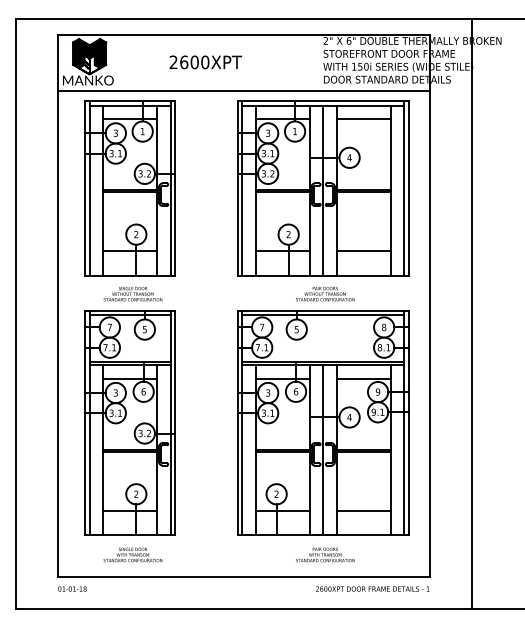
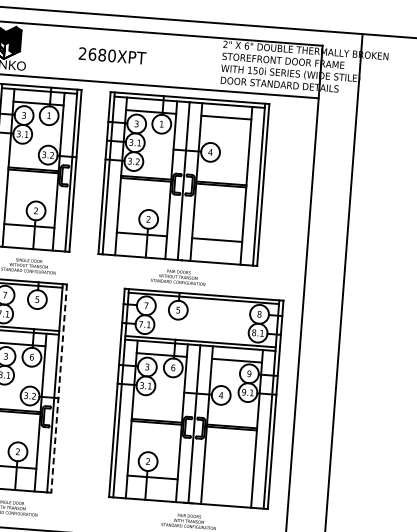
text: (194, 61) -> (102, 54), 2600XPT -> 2680XPT
part: (323, 188) -> (184, 179), moved
text: (325, 294) -> (178, 277), moved
line: (175, 423) -> (59, 388), solid -> dashed
line: (363, 510) -> (227, 482), removed

